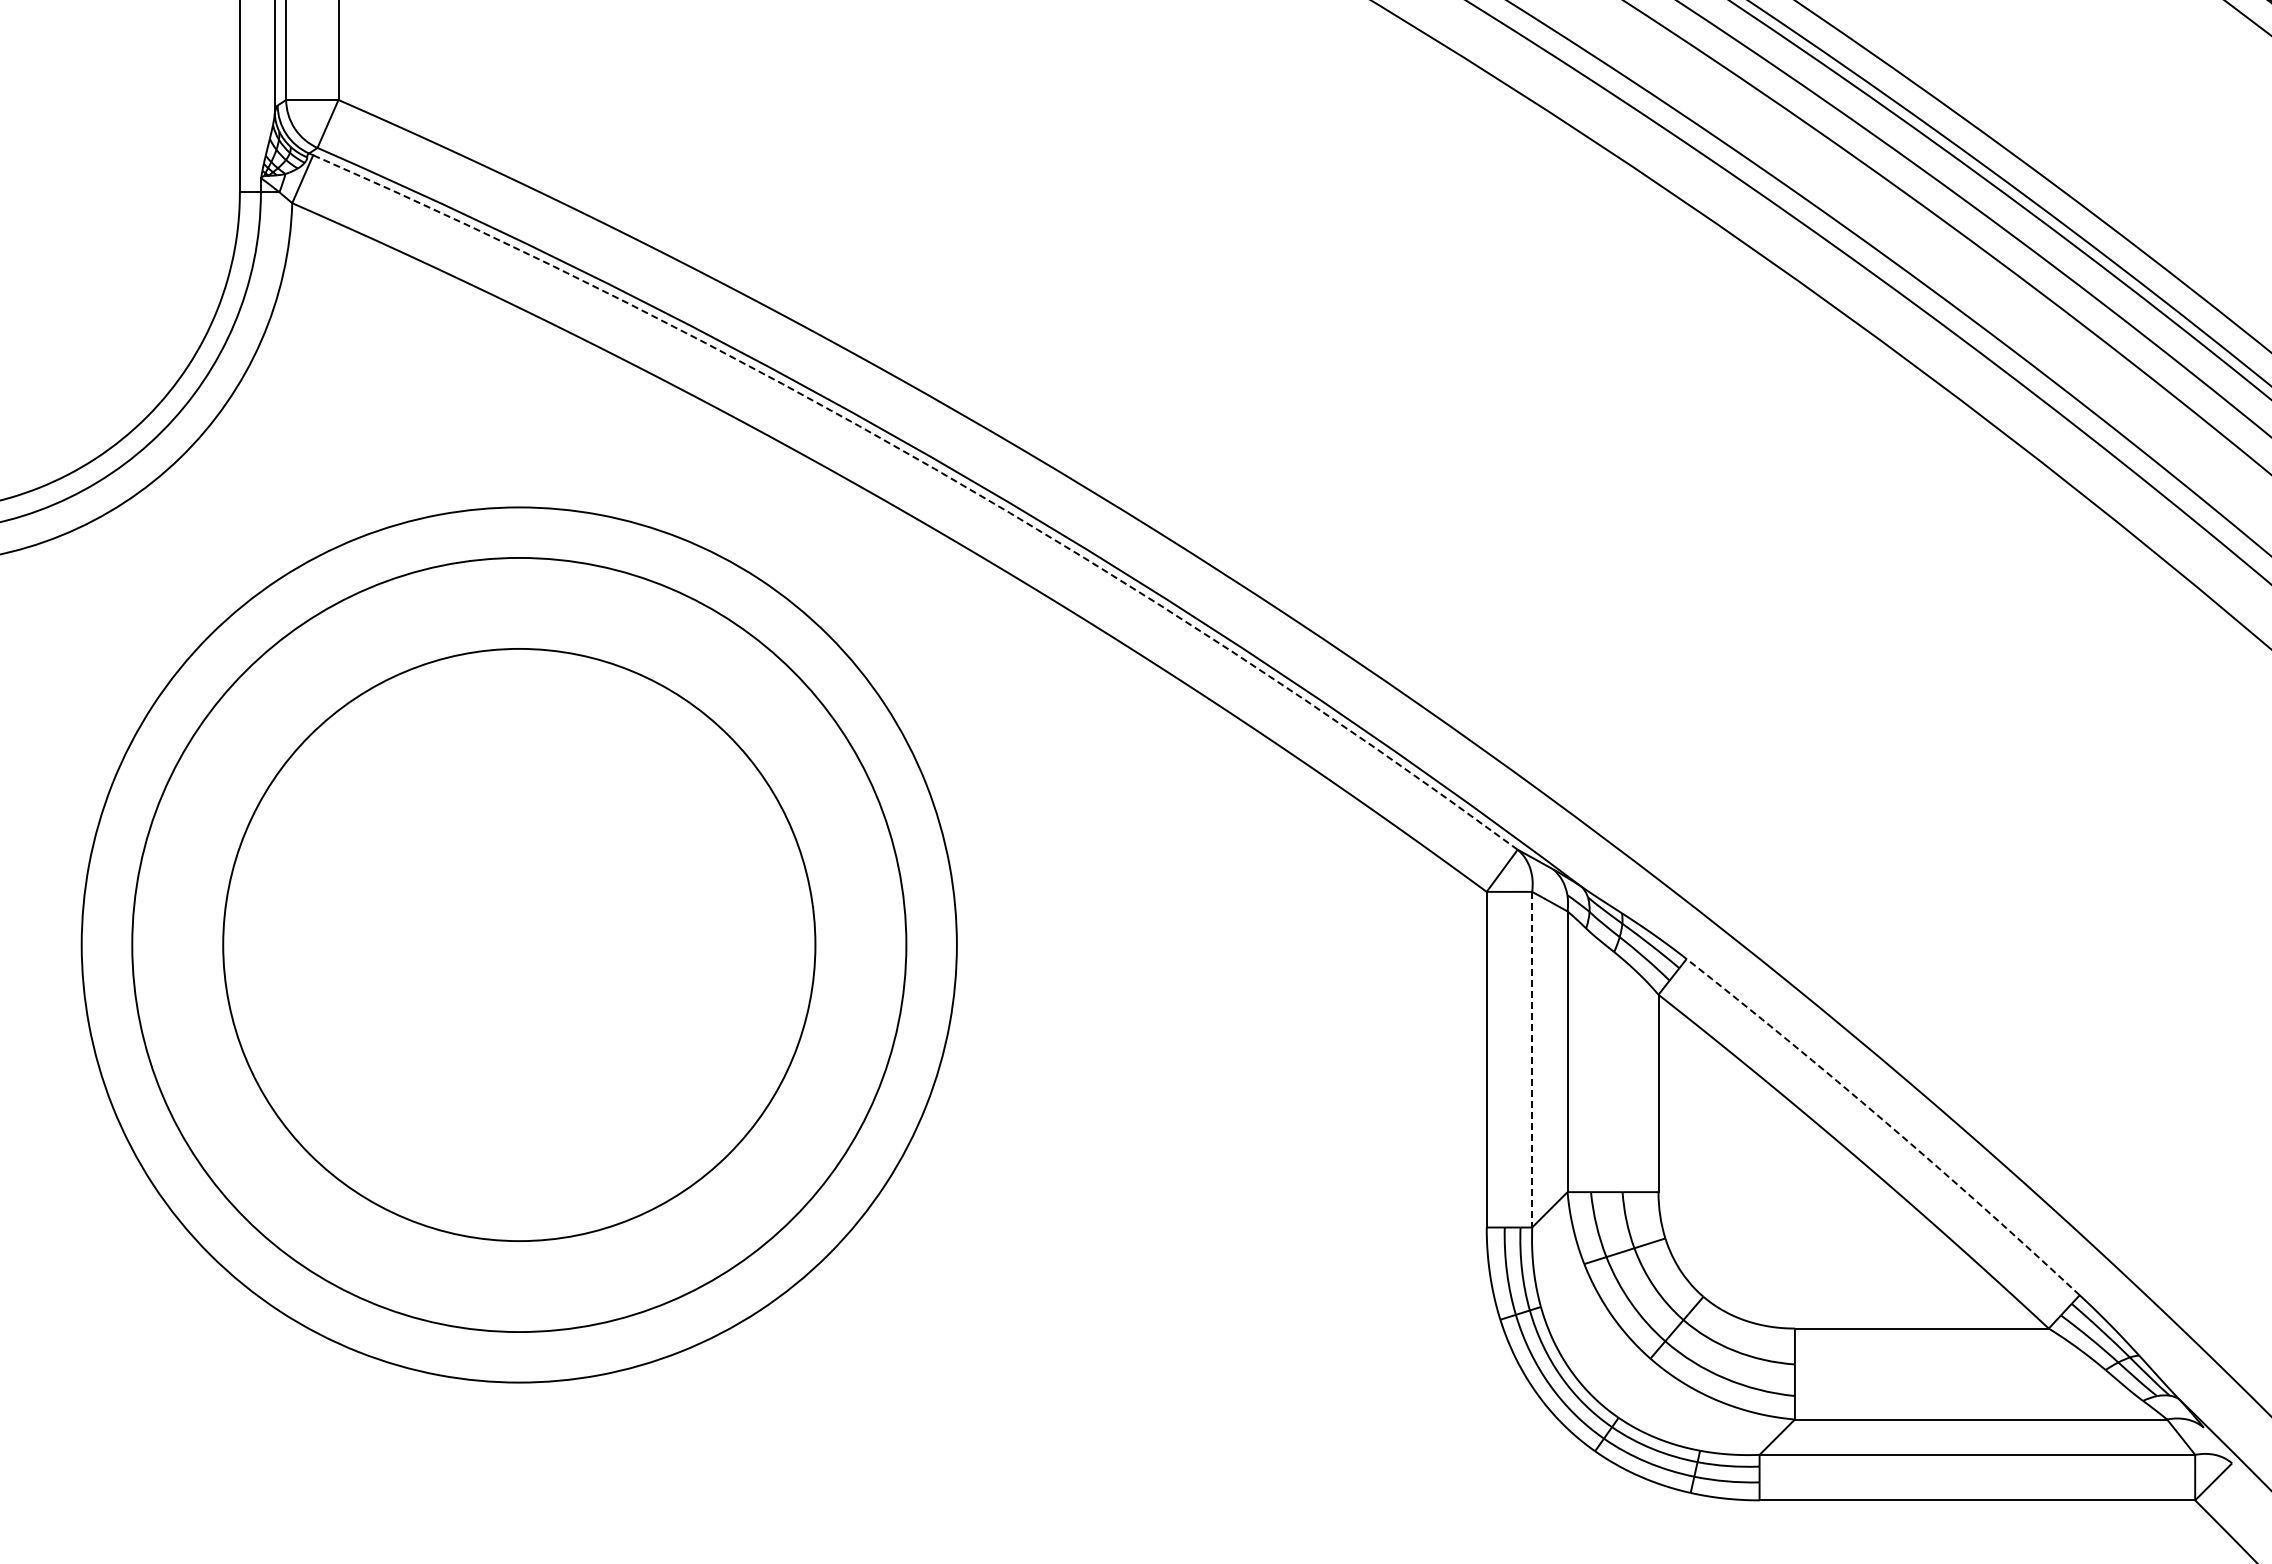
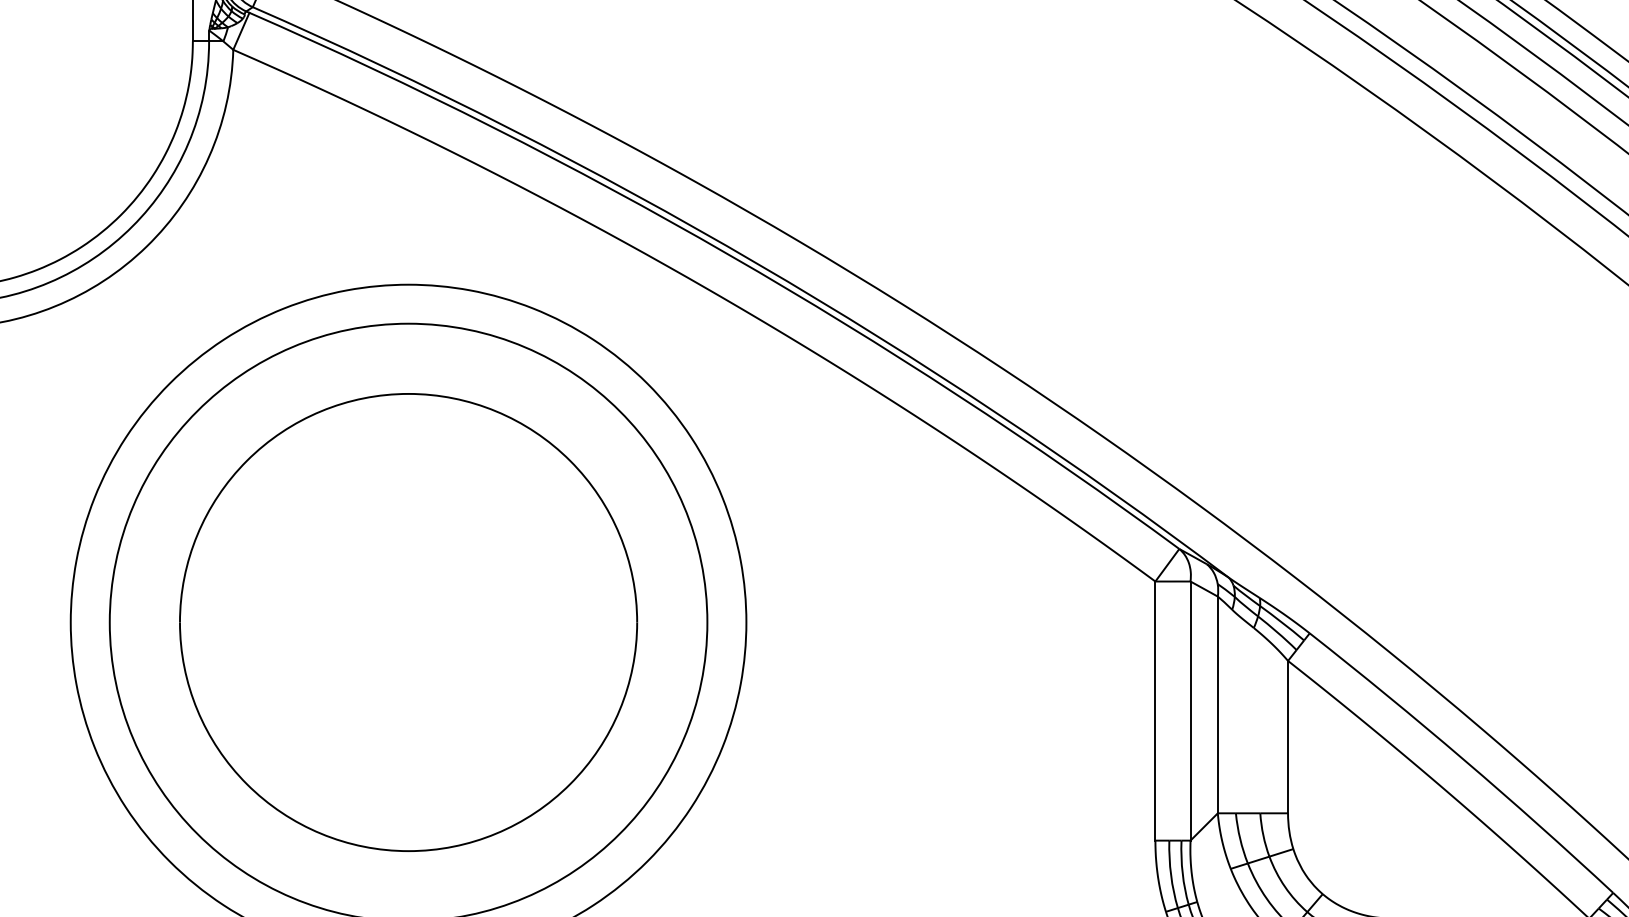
arc: (934, 468) -> (729, 254), dashed -> solid
line: (1532, 1059) -> (1190, 710), dashed -> solid
arc: (1886, 1123) -> (1464, 760), dashed -> solid

